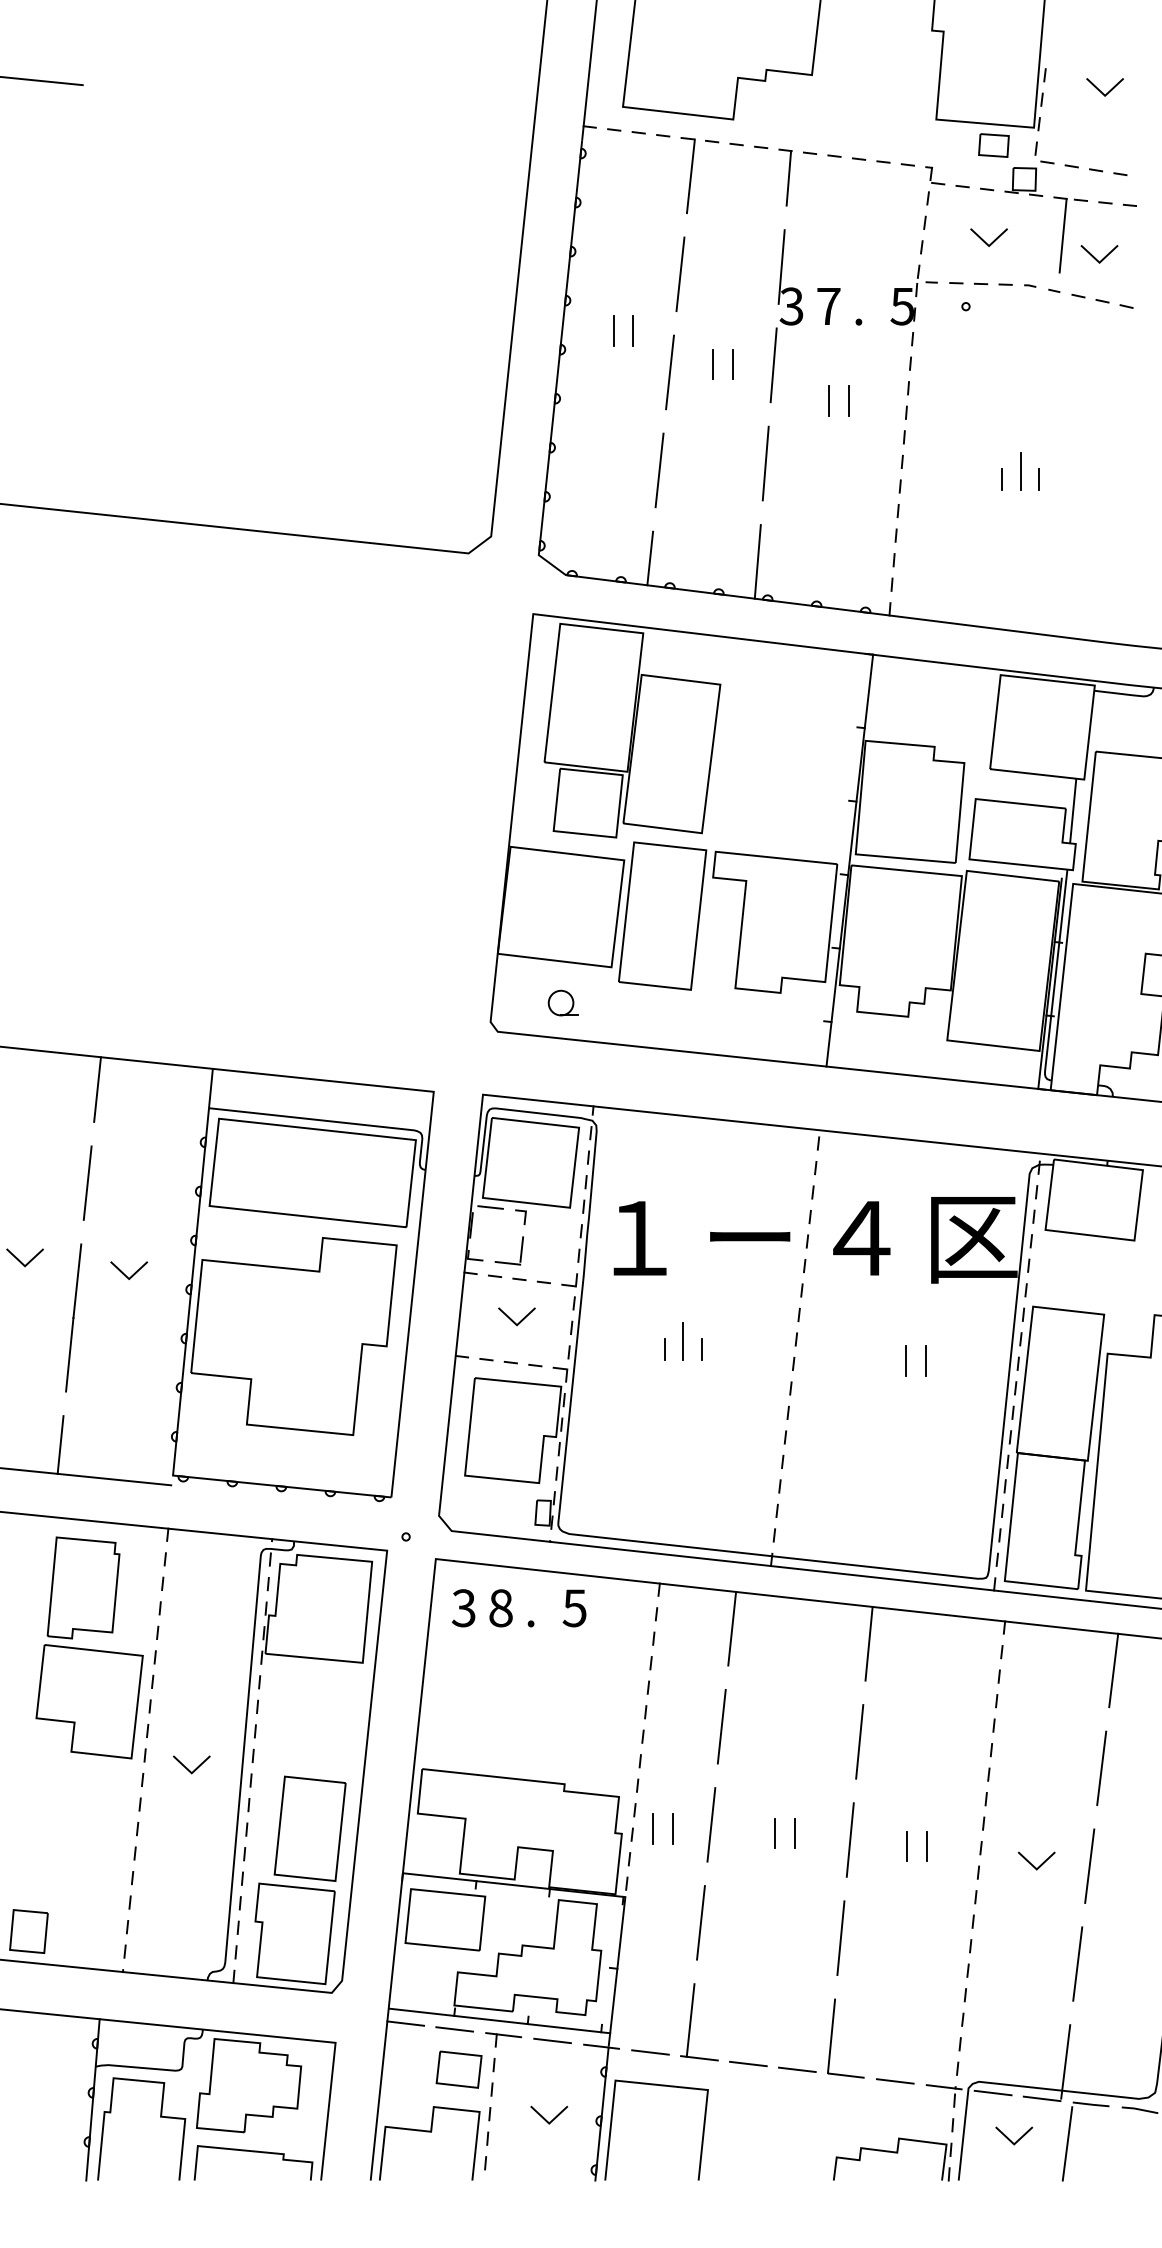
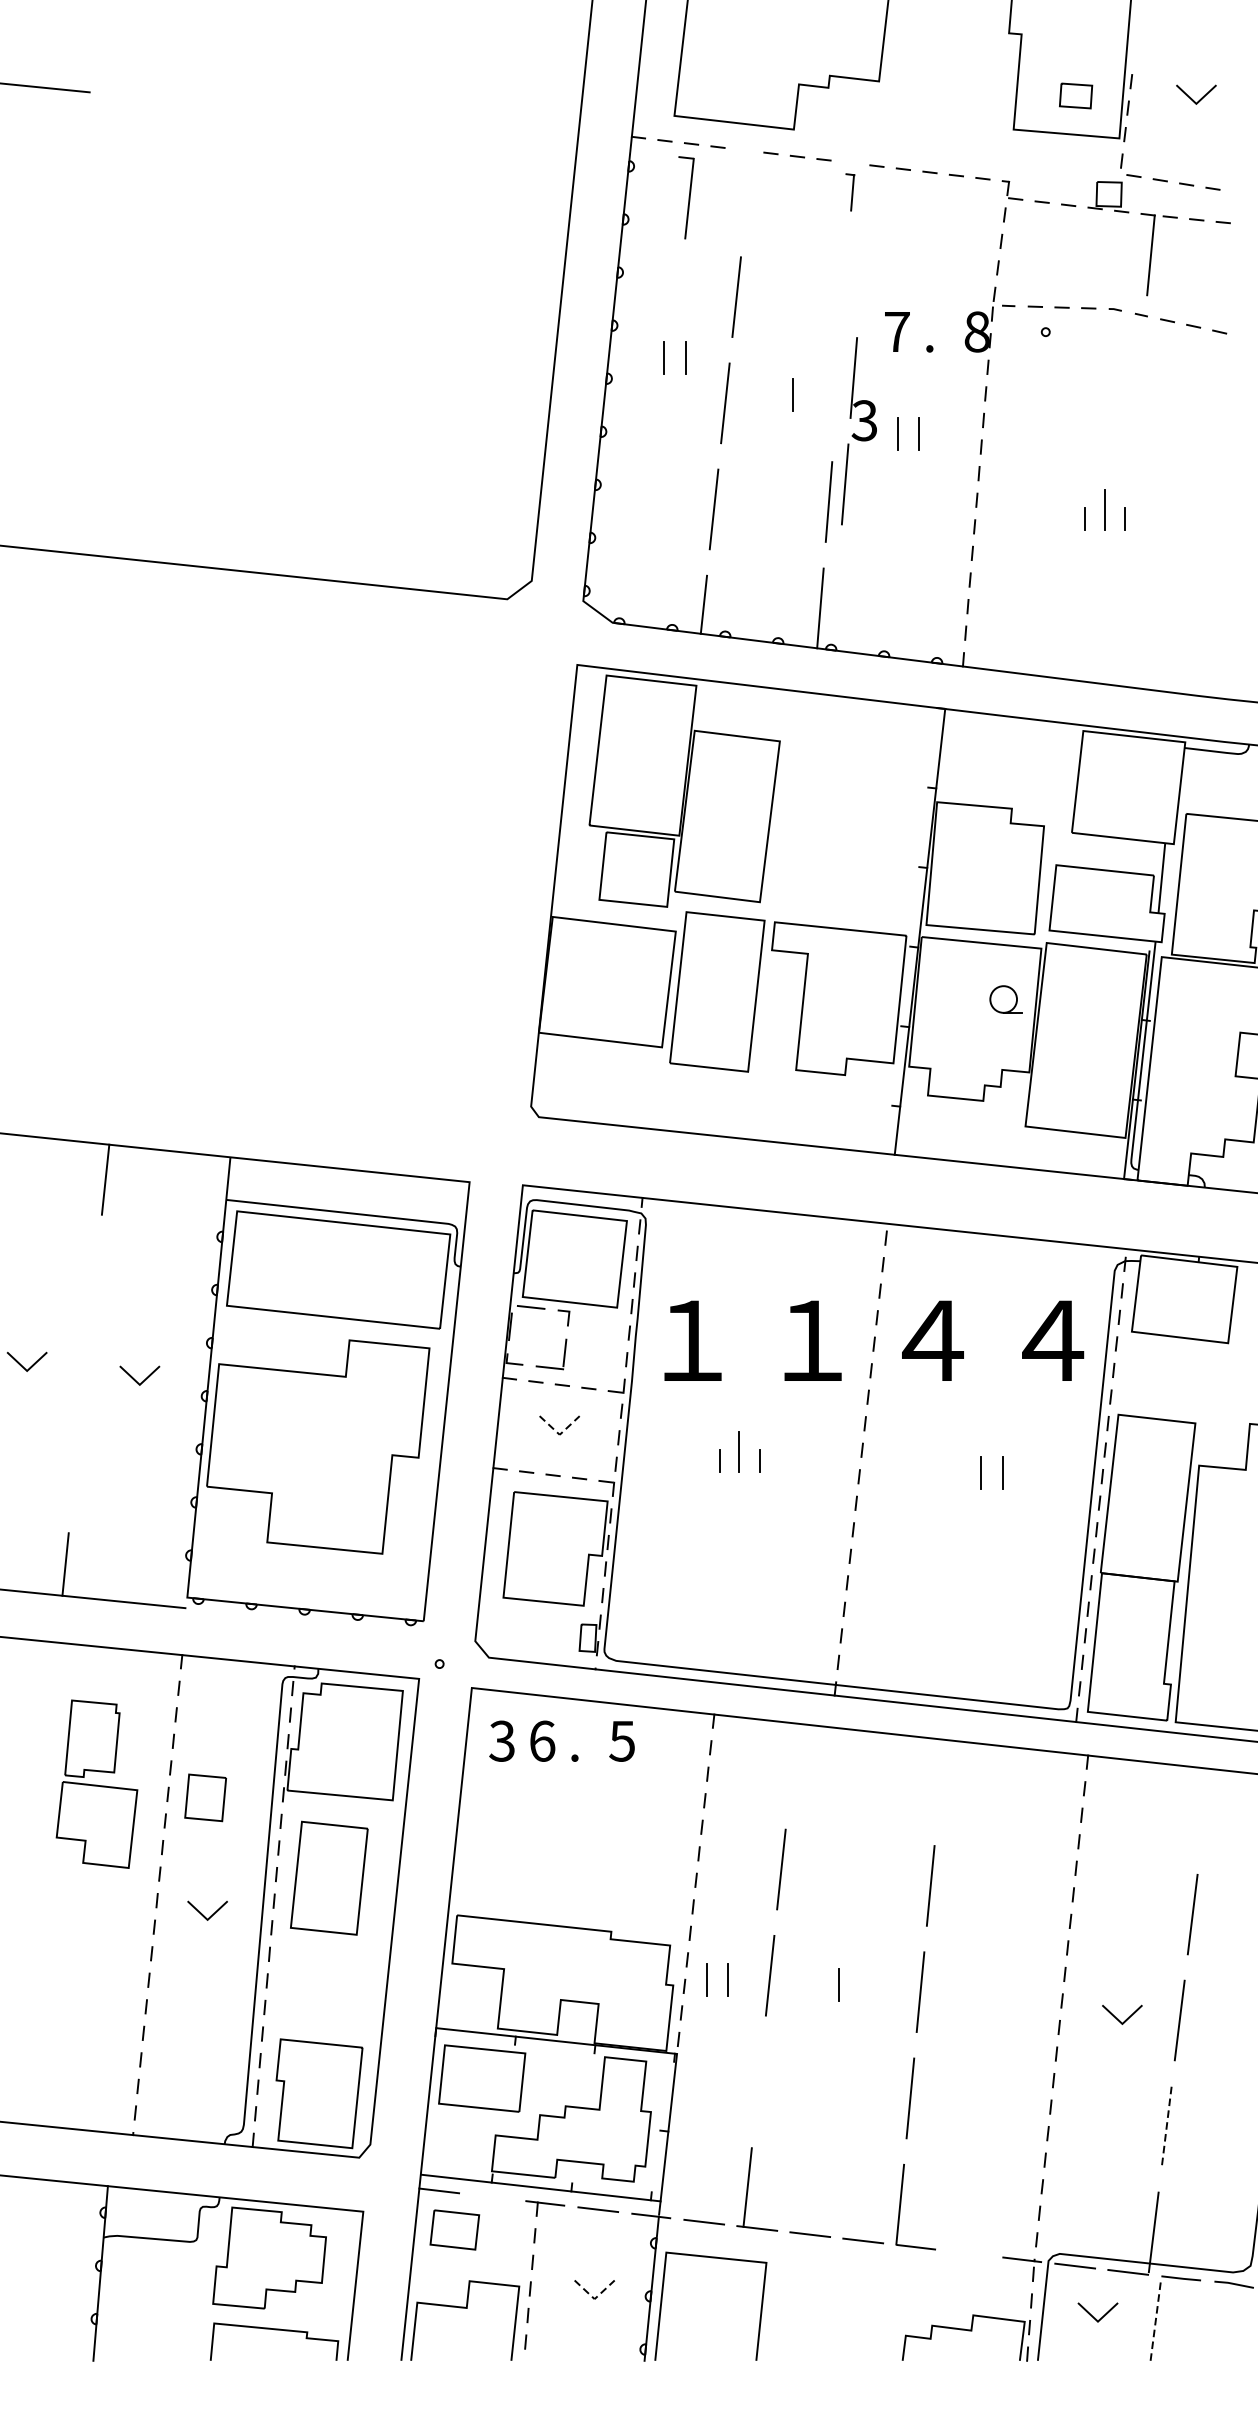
part: (993, 145) -> (1075, 95), moved
part: (687, 175) -> (685, 197), moved
part: (785, 177) -> (850, 192), size x0.6
line: (984, 240) -> (1065, 260), removed
line: (1095, 257) -> (1185, 278), removed
text: (901, 306) -> (975, 331), 5 -> 8
part: (786, 316) -> (859, 431), moved
line: (713, 364) -> (772, 394), removed
part: (562, 1002) -> (1005, 998), moved
line: (87, 1182) -> (94, 1280), removed
text: (750, 1238) -> (812, 1340), ー -> １
text: (974, 1240) -> (1055, 1343), 区 -> ４
line: (73, 1317) -> (79, 1426), removed
line: (517, 1325) -> (560, 1435), solid -> dashed
text: (500, 1608) -> (541, 1741), 8 -> 6
line: (732, 1628) -> (793, 1763), removed
line: (868, 1643) -> (940, 1779), removed
part: (89, 1647) -> (96, 1783), size x0.7
line: (1113, 1670) -> (1205, 1808), removed
part: (309, 1828) -> (328, 1877), moved
line: (794, 1833) -> (860, 1985), removed
line: (907, 1846) -> (982, 1999), removed
line: (927, 1846) -> (1004, 1999), removed
line: (700, 1922) -> (758, 2081), removed
part: (28, 1931) -> (205, 1797), moved
line: (1077, 1964) -> (1166, 2126), solid -> dashed
line: (454, 2029) -> (492, 2197), removed
part: (458, 2069) -> (454, 2229), moved
line: (894, 2081) -> (968, 2253), removed
curve: (160, 2117) -> (173, 2292), removed
line: (549, 2123) -> (594, 2299), solid -> dashed
line: (1067, 2143) -> (1155, 2320), solid -> dashed

